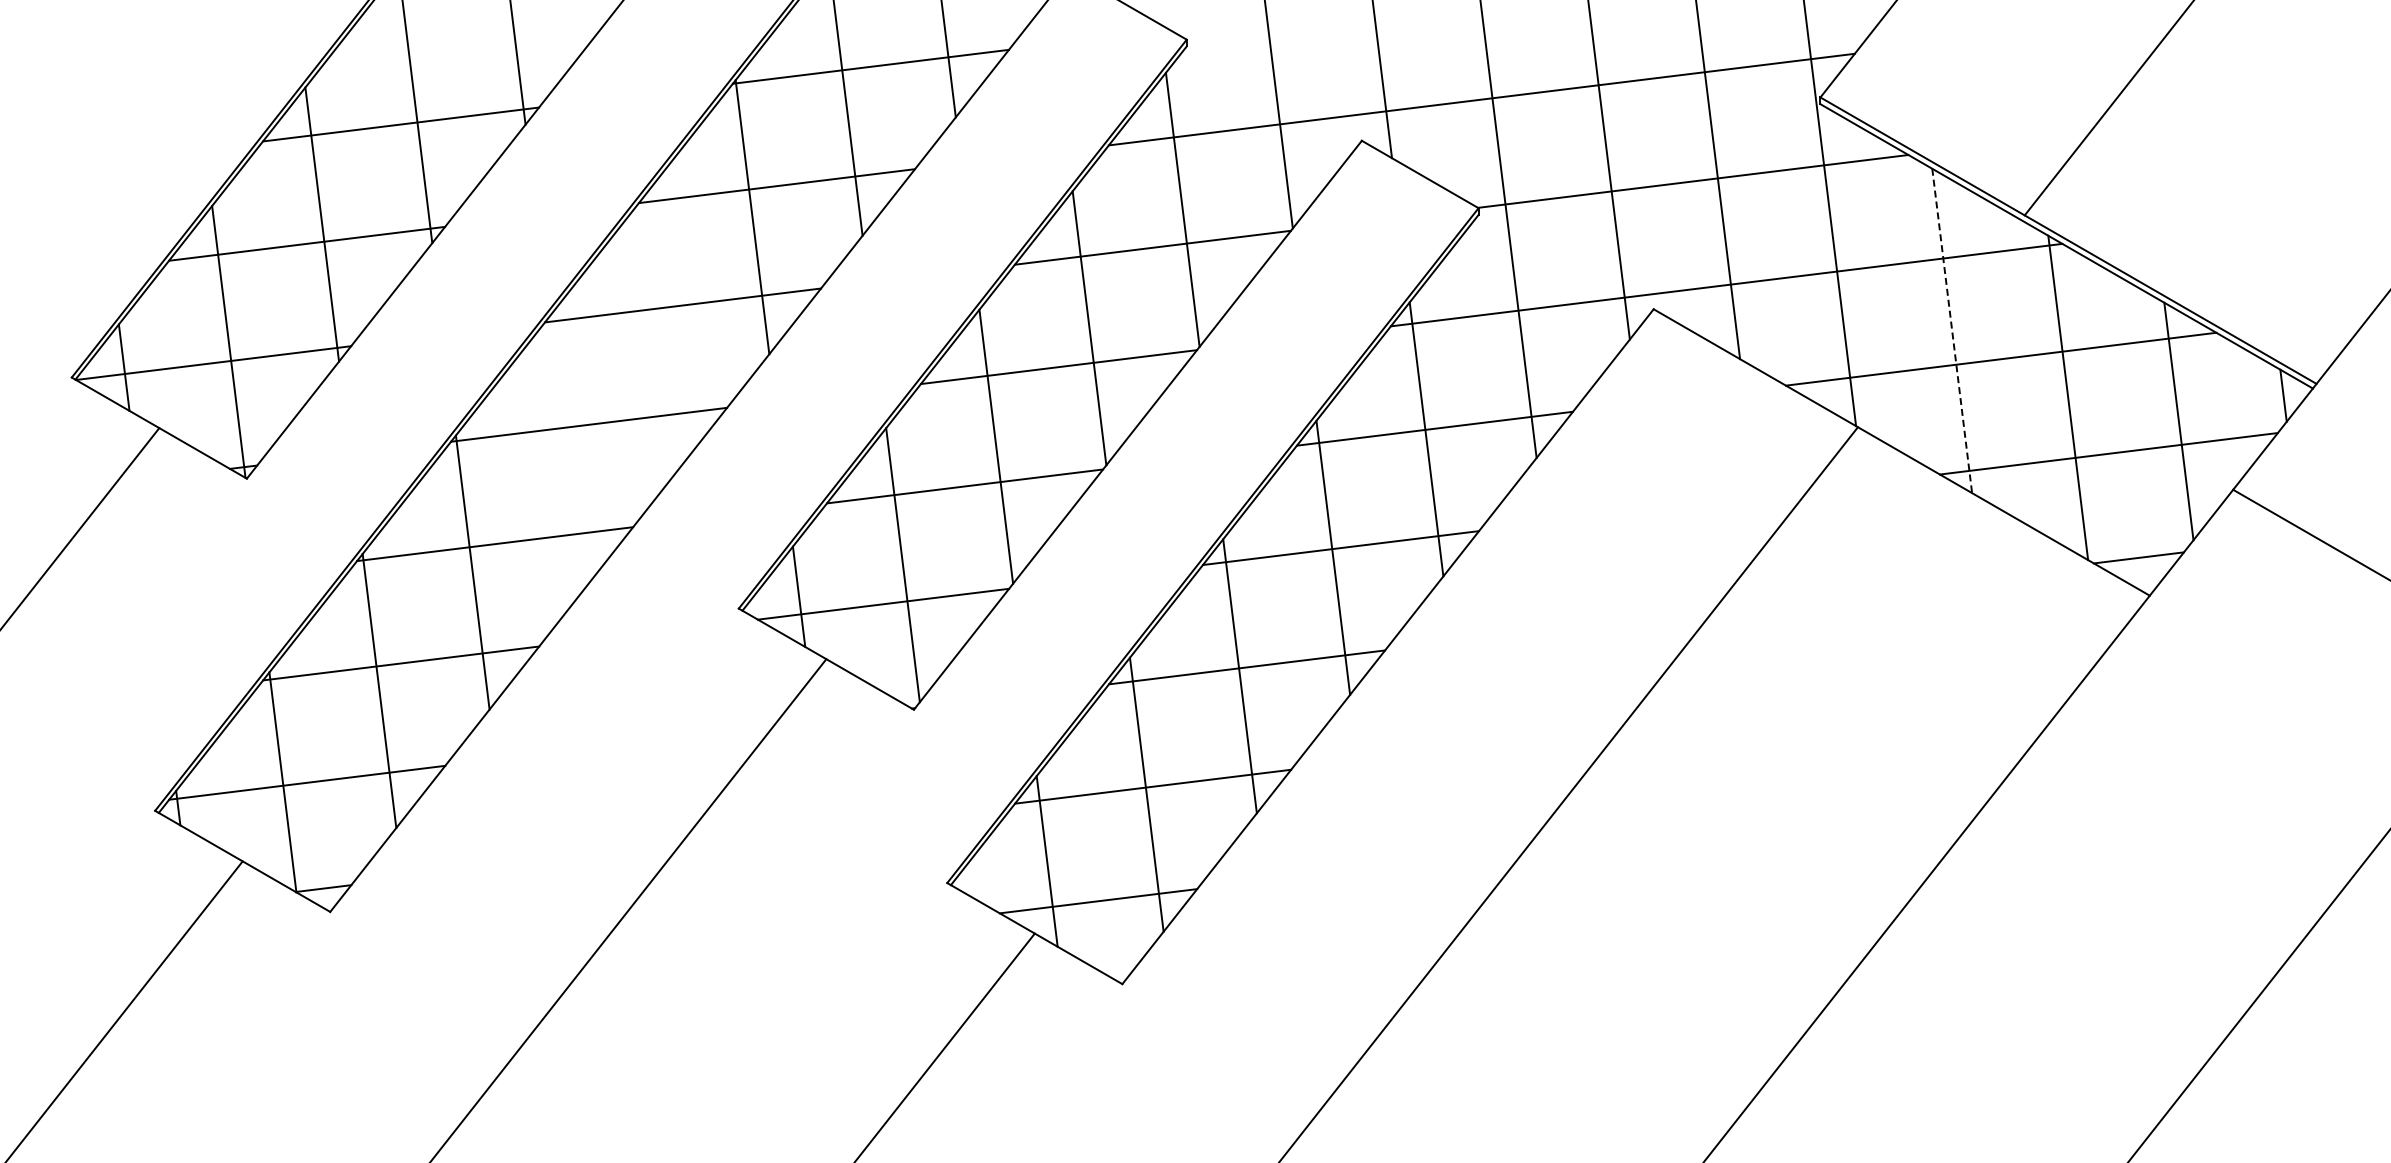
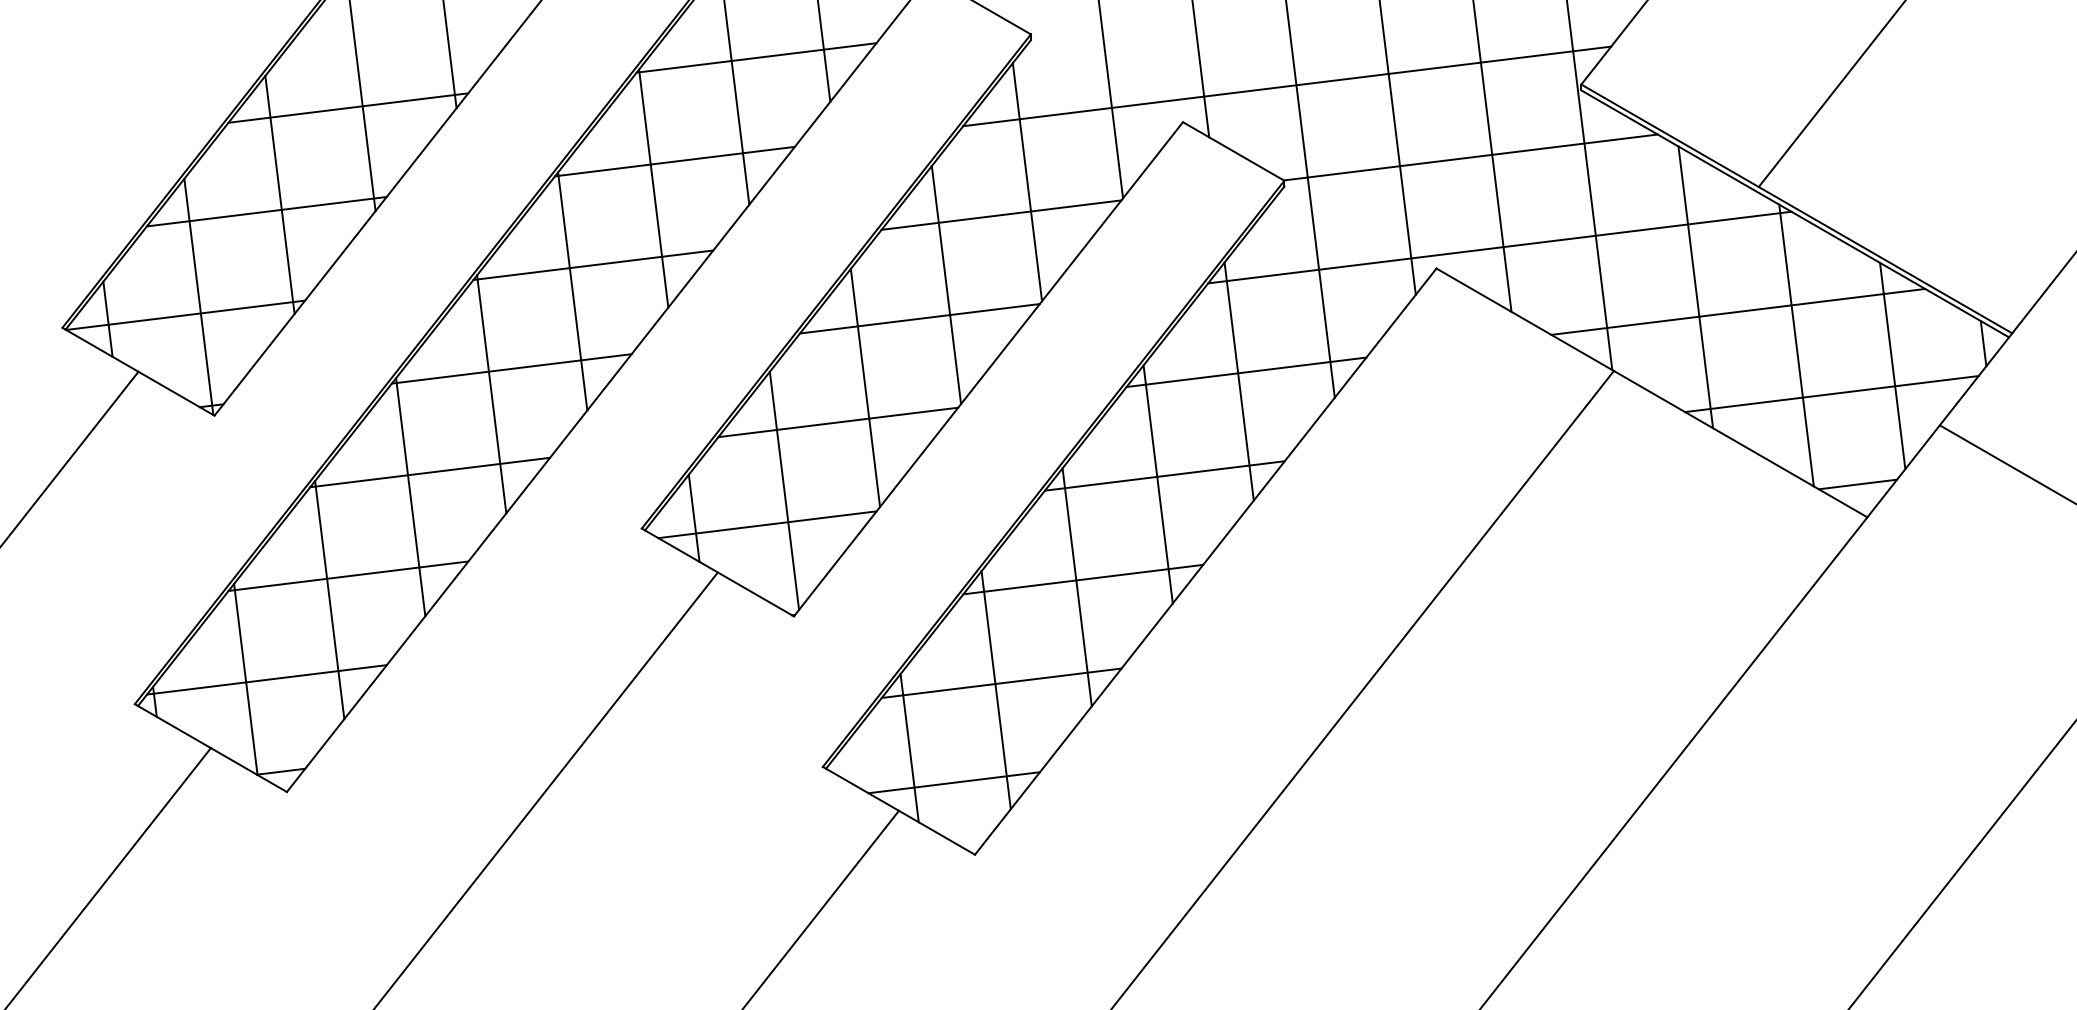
line: (1952, 331) -> (1696, 287), dashed -> solid
line: (659, 335) -> (572, 291), added
line: (565, 454) -> (491, 394), added

